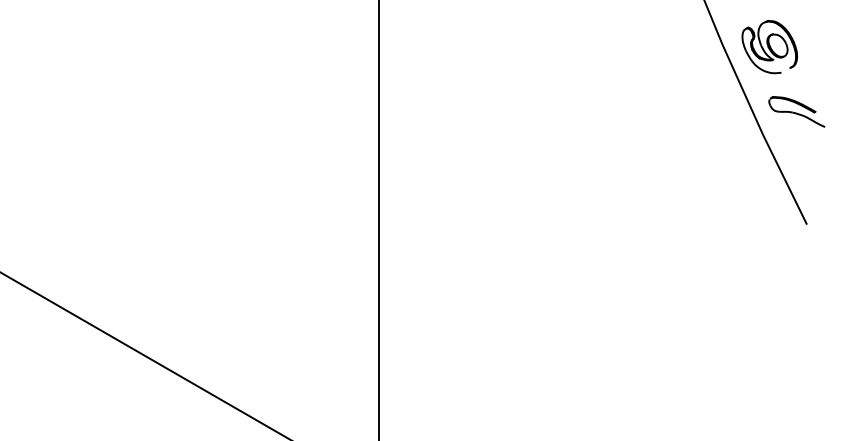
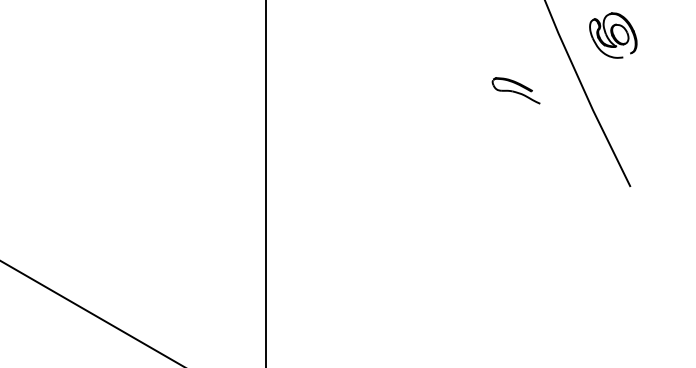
part: (769, 46) -> (613, 35), moved
part: (796, 111) -> (515, 90), moved

